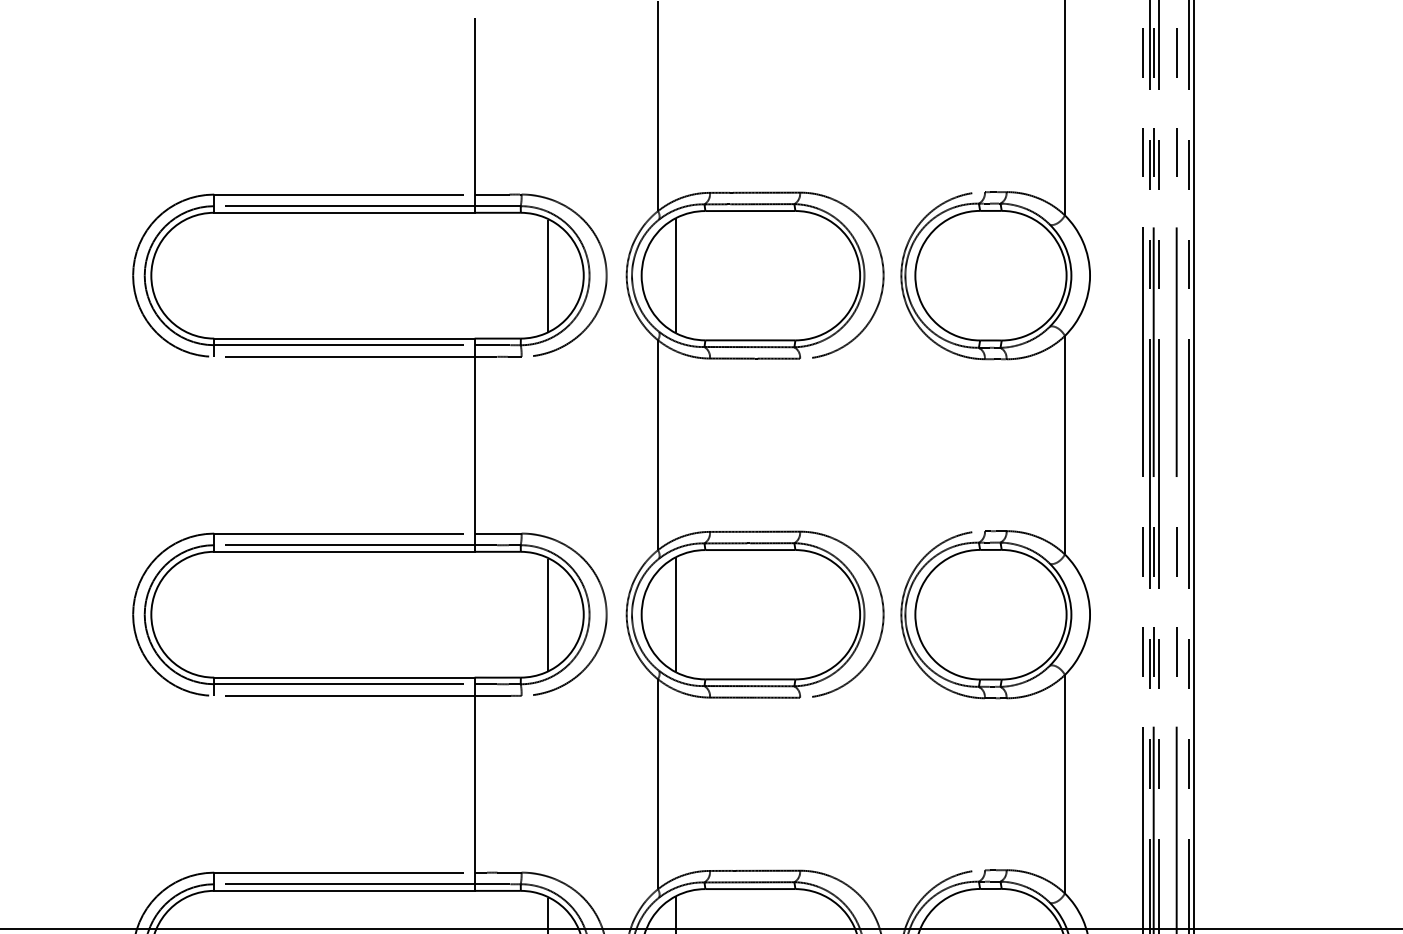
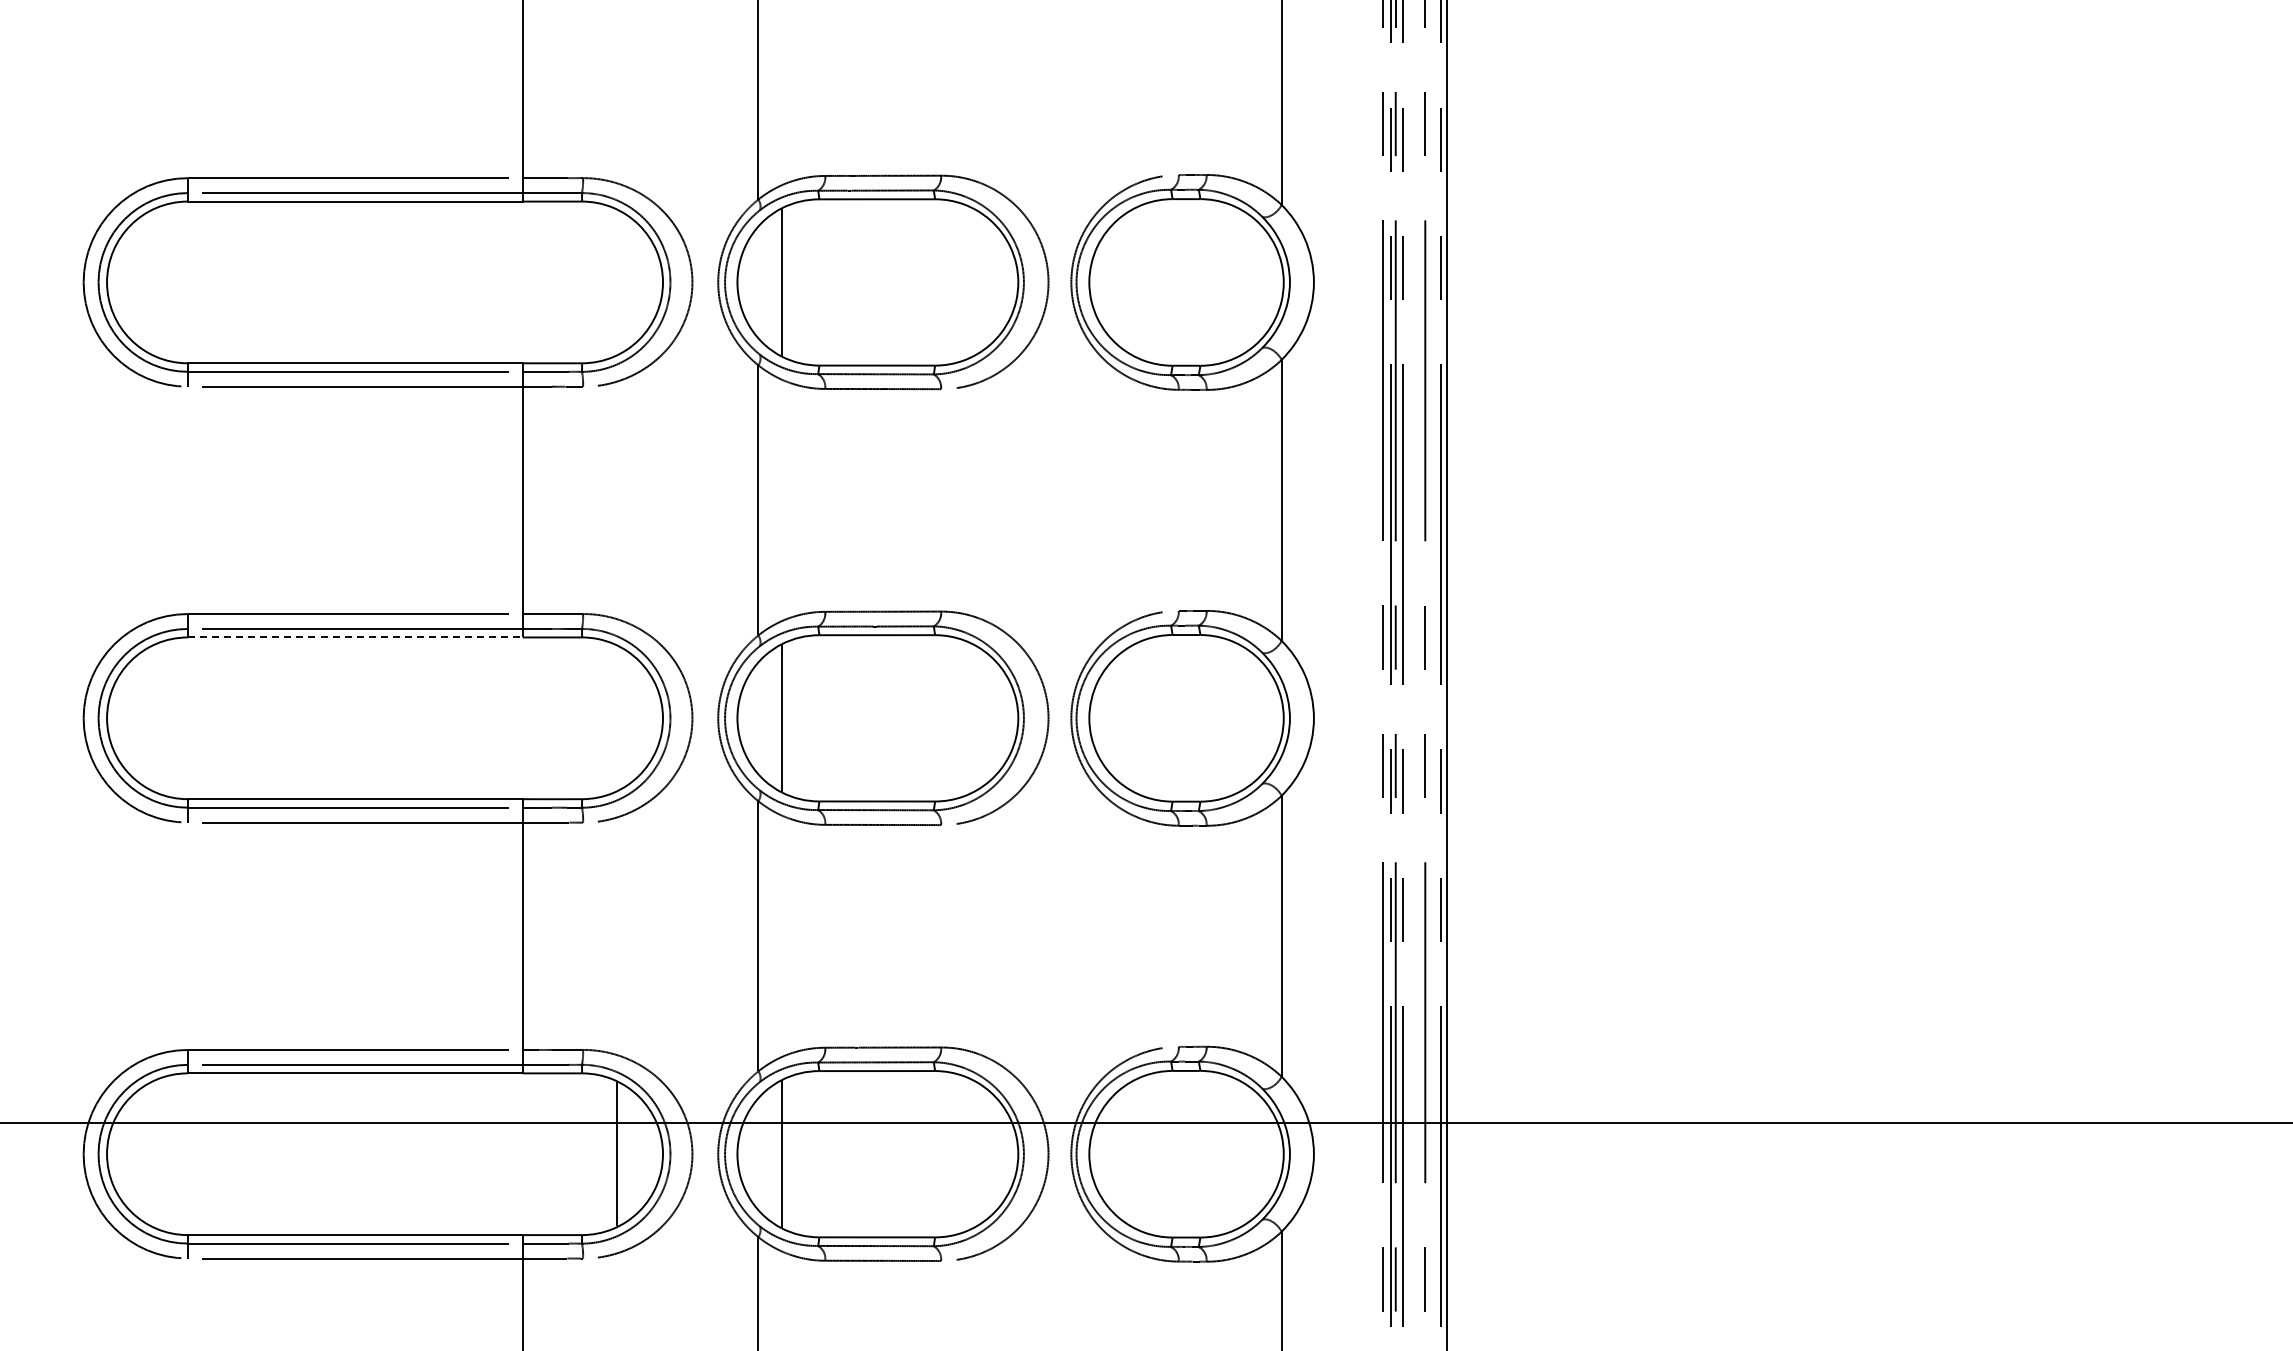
line: (547, 275) -> (616, 282), removed
line: (344, 551) -> (355, 637), solid -> dashed
line: (547, 614) -> (616, 718), removed

